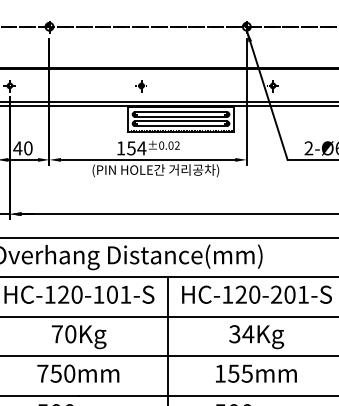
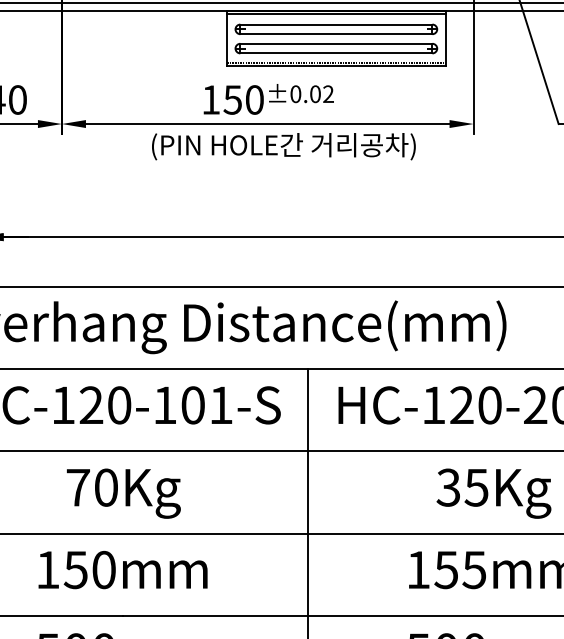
text: (141, 148) -> (253, 100), 154 -> 150
text: (248, 334) -> (477, 488), 34Kg -> 35Kg
text: (42, 373) -> (47, 569), 750mm -> 150mm

